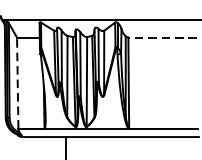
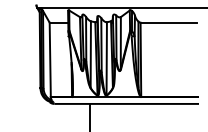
line: (162, 37) -> (168, 22), dashed -> solid
line: (18, 82) -> (50, 59), dashed -> solid

